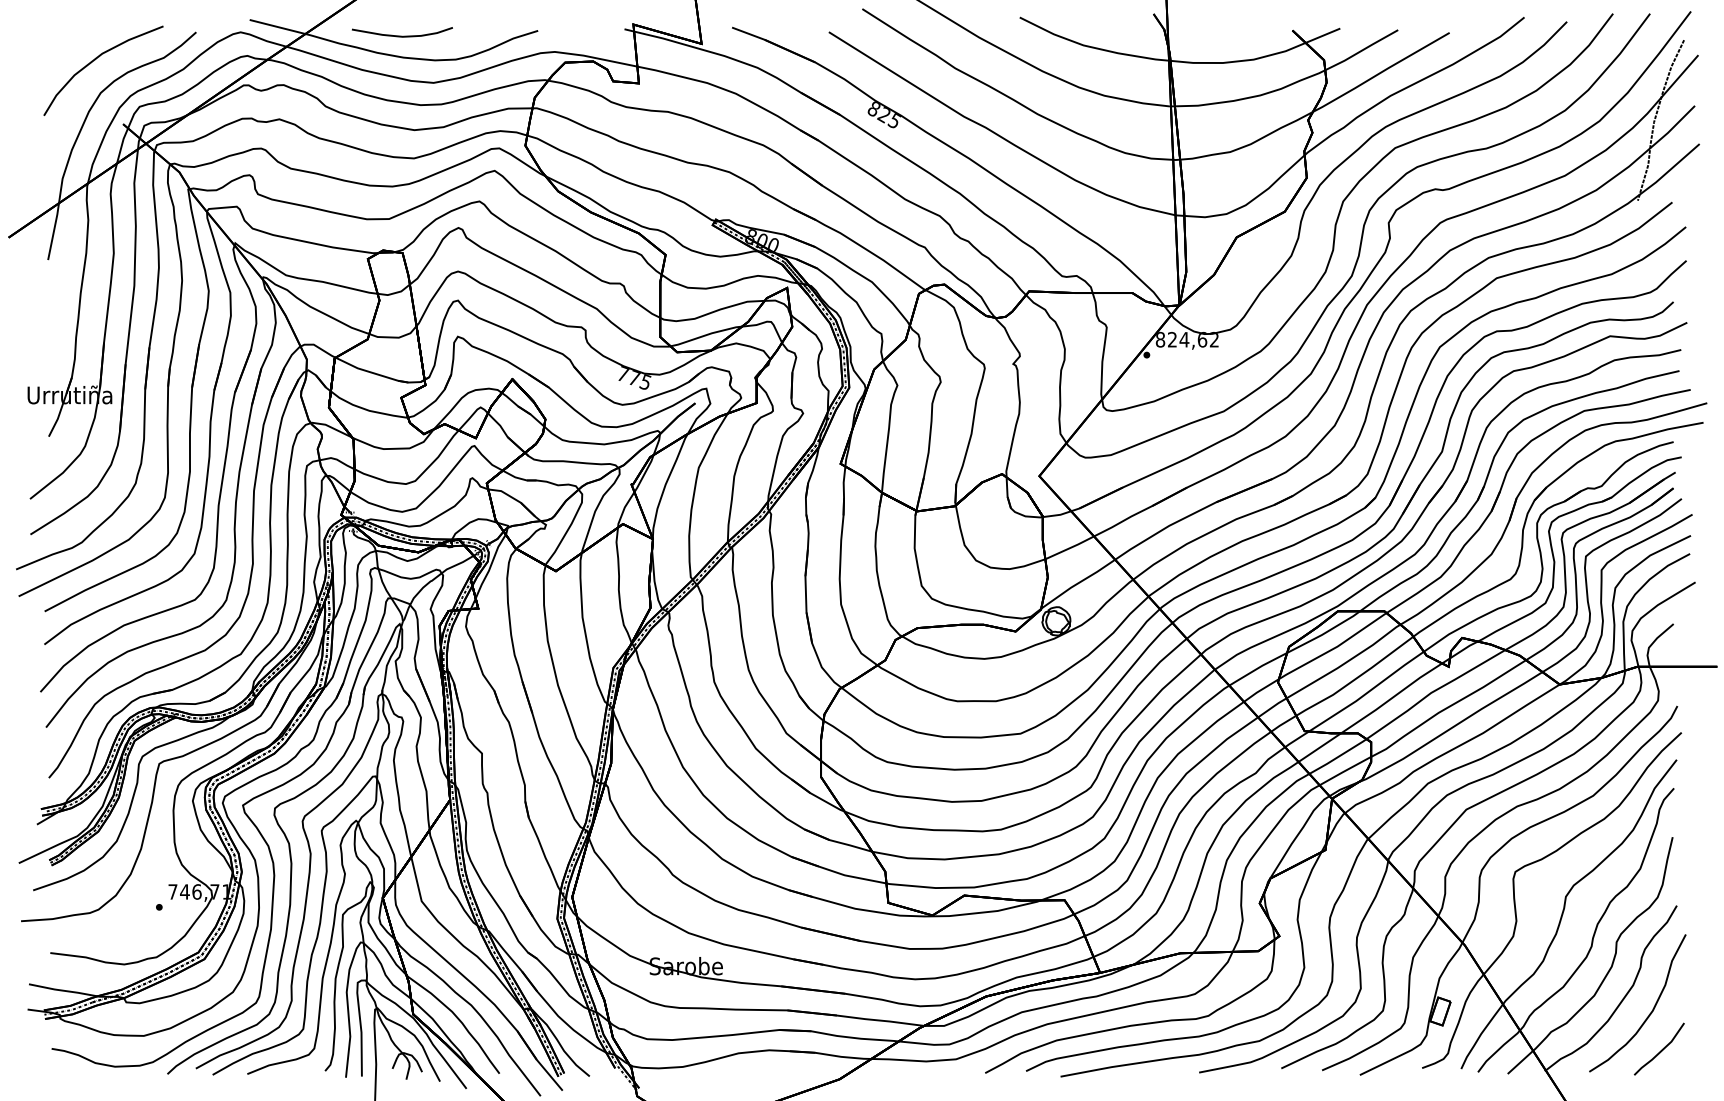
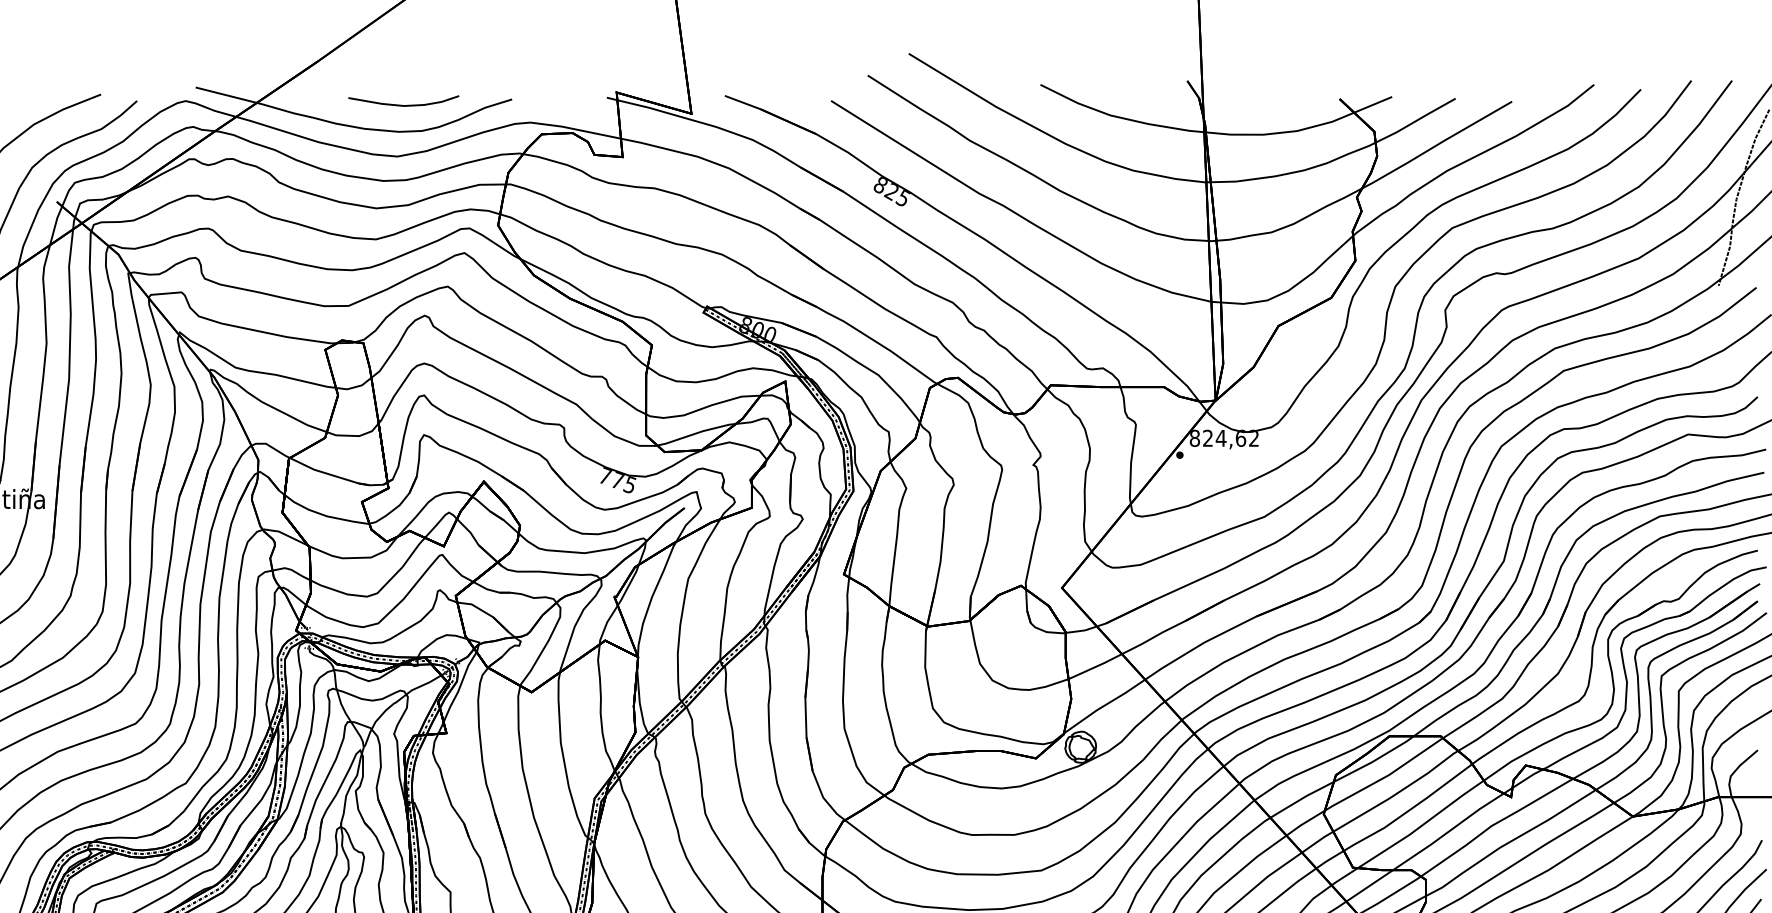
curve: (402, 35) -> (403, 104), moved

